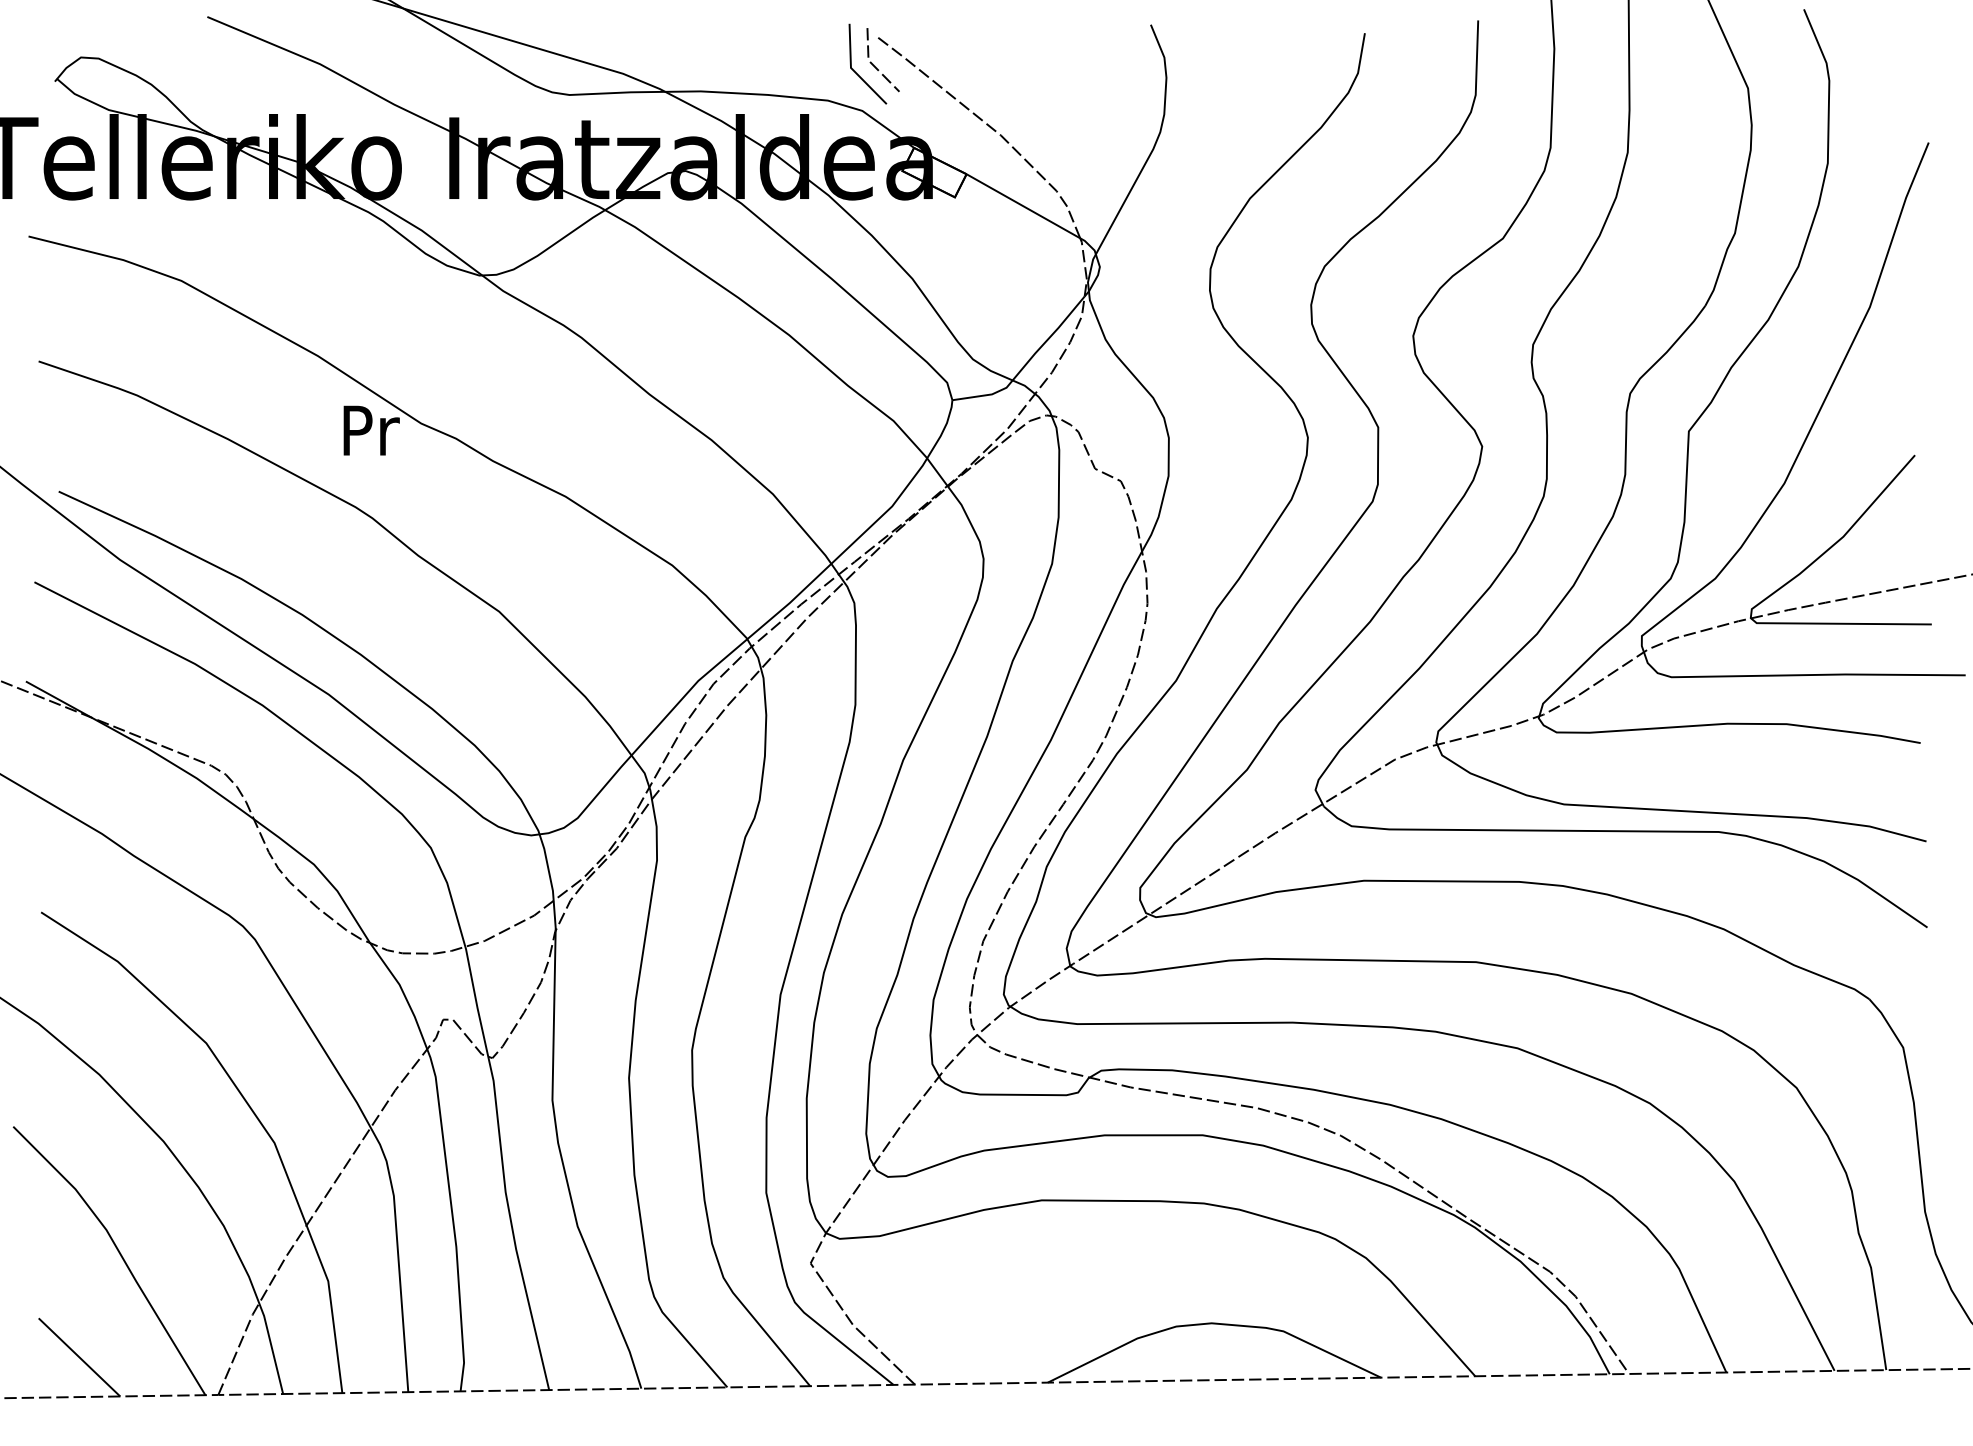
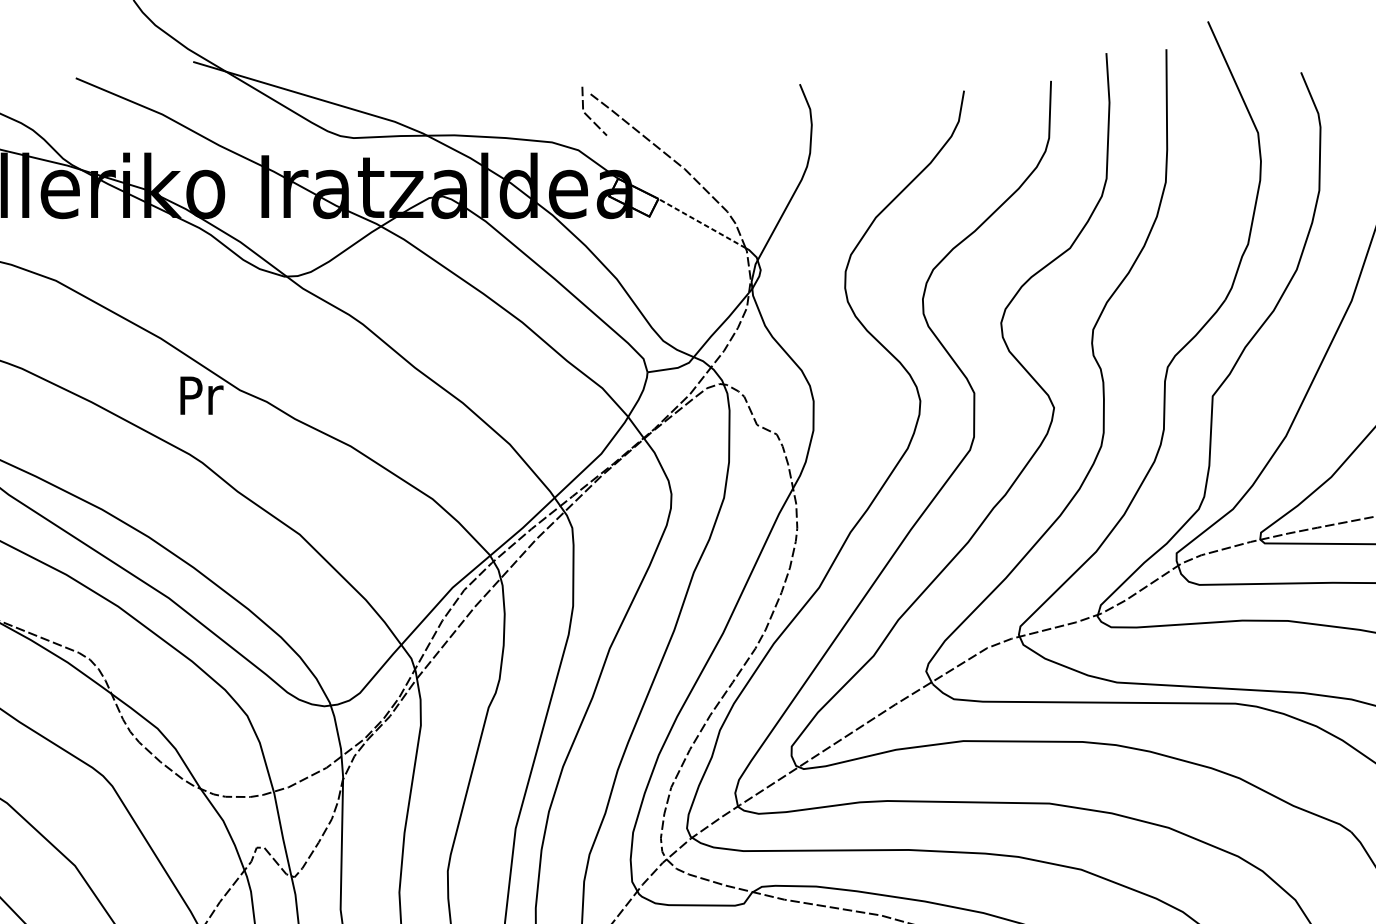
line: (857, 73) -> (574, 121), removed
line: (1022, 206) -> (701, 223), solid -> dashed

